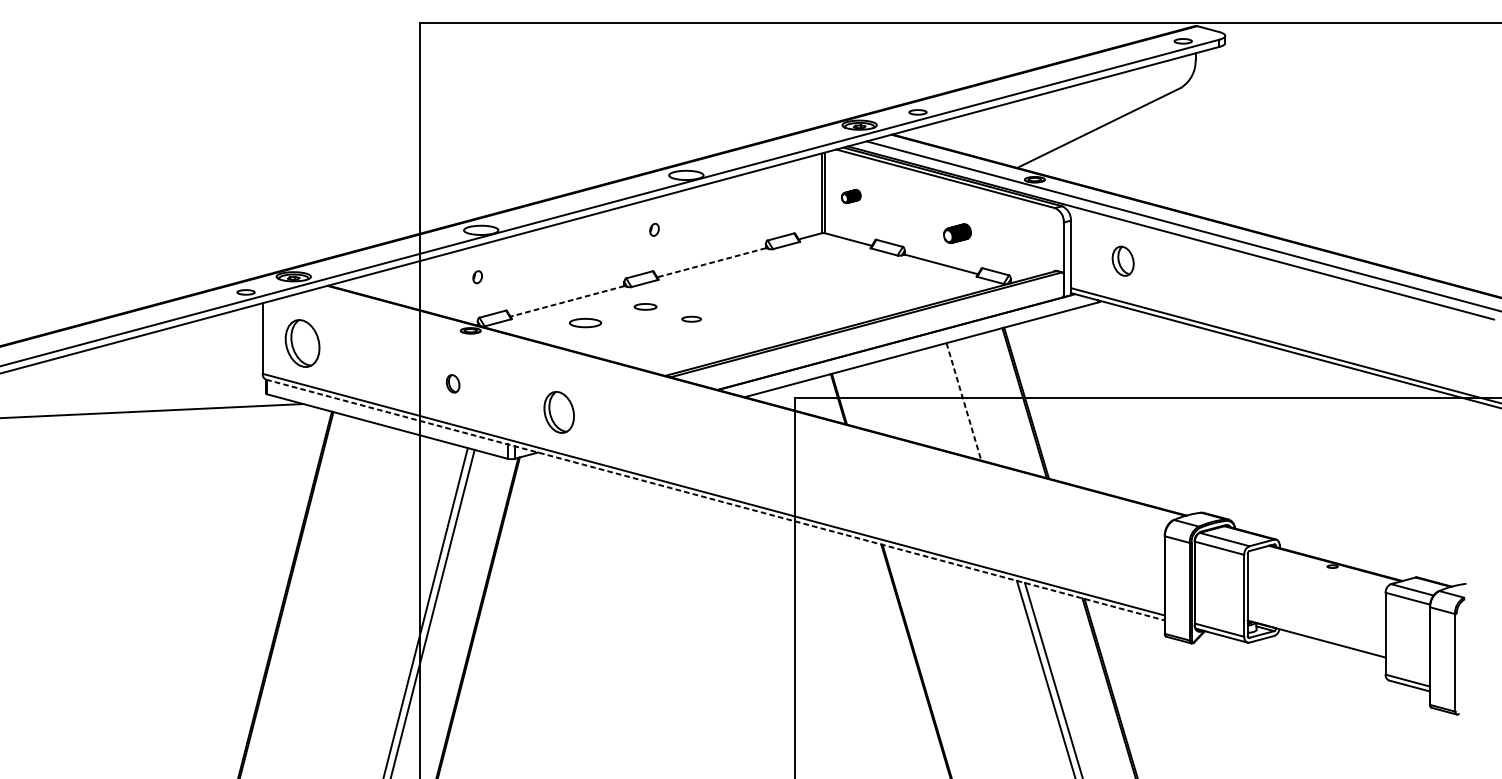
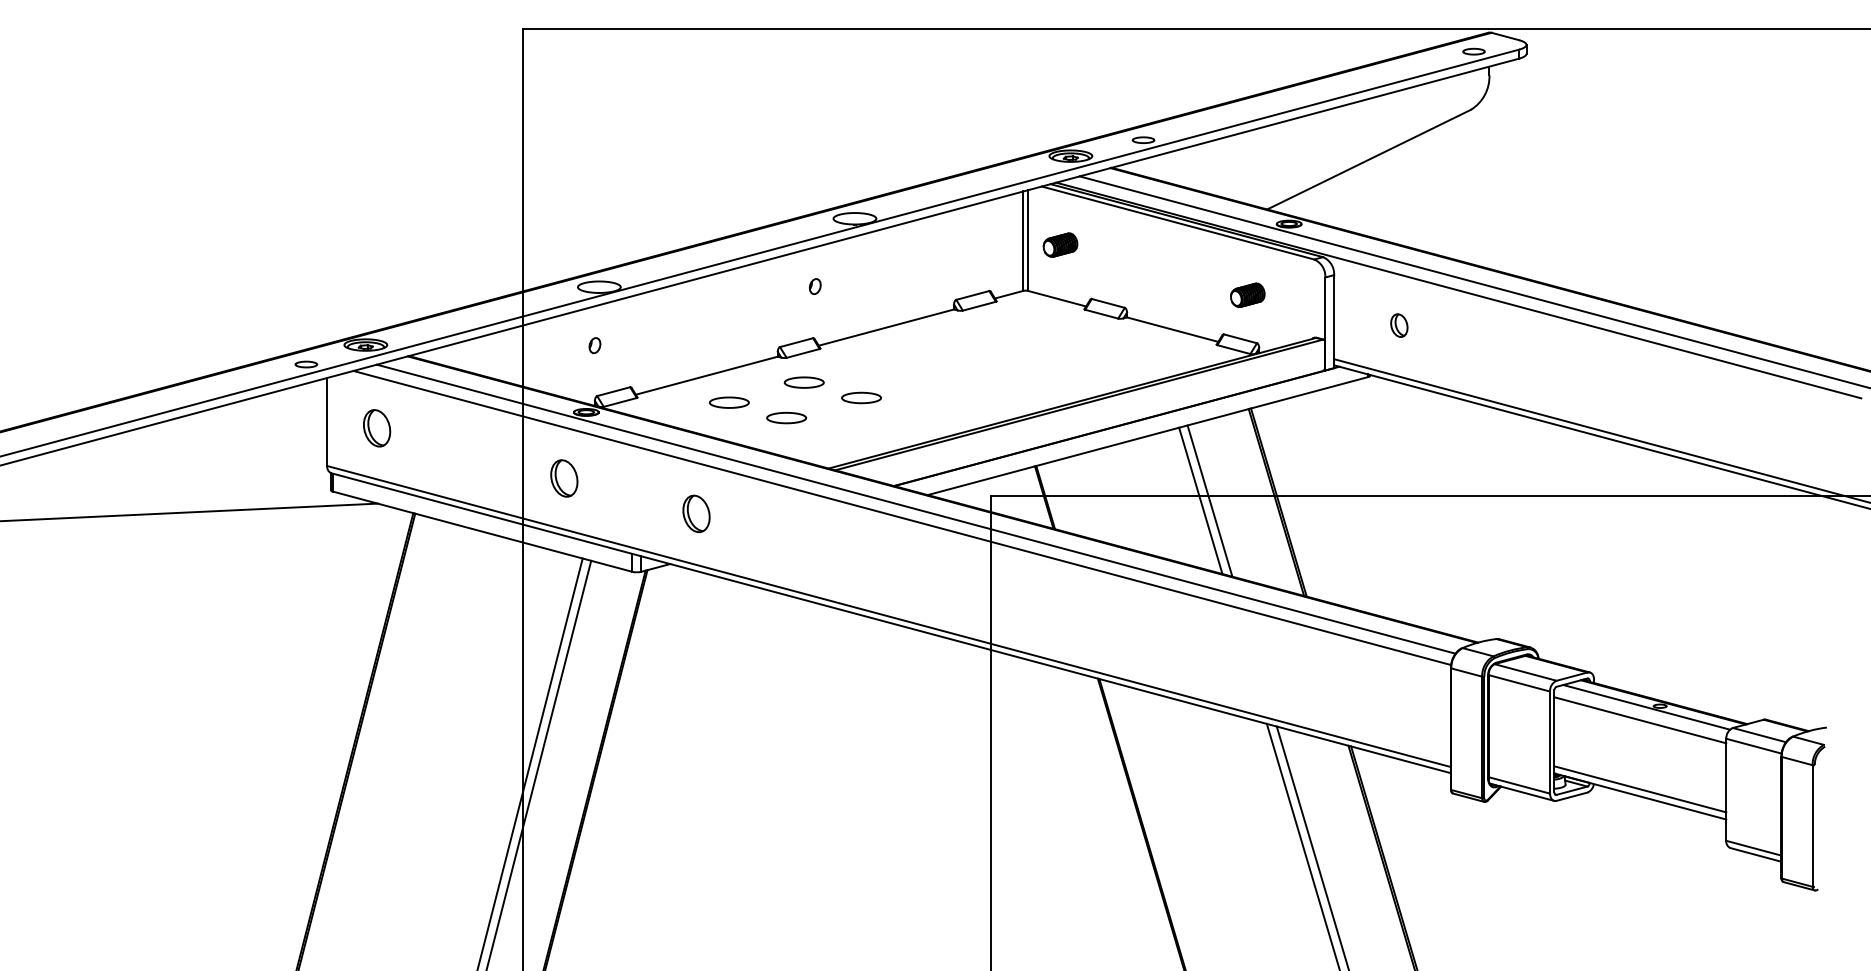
part: (851, 196) -> (1060, 244), size x1.43
part: (957, 232) -> (1247, 294), moved
part: (1123, 261) -> (1399, 325), size x0.62
line: (710, 262) -> (885, 327), dashed -> solid
line: (567, 301) -> (706, 375), dashed -> solid
part: (645, 306) -> (803, 382), size x1.43
part: (691, 318) -> (861, 397), size x1.67
part: (631, 334) -> (786, 417), added
part: (303, 343) -> (377, 428), size x0.62
part: (453, 383) -> (564, 478), size x1.67
line: (970, 401) -> (1209, 500), added
line: (963, 402) -> (1200, 501), dashed -> solid
line: (734, 407) -> (915, 508), added
part: (559, 411) -> (696, 513), size x0.71
line: (724, 415) -> (902, 517), added
line: (715, 500) -> (891, 623), dashed -> solid
line: (1321, 567) -> (1646, 707), added
line: (1316, 578) -> (1640, 720), added
line: (1316, 633) -> (1640, 789), added

